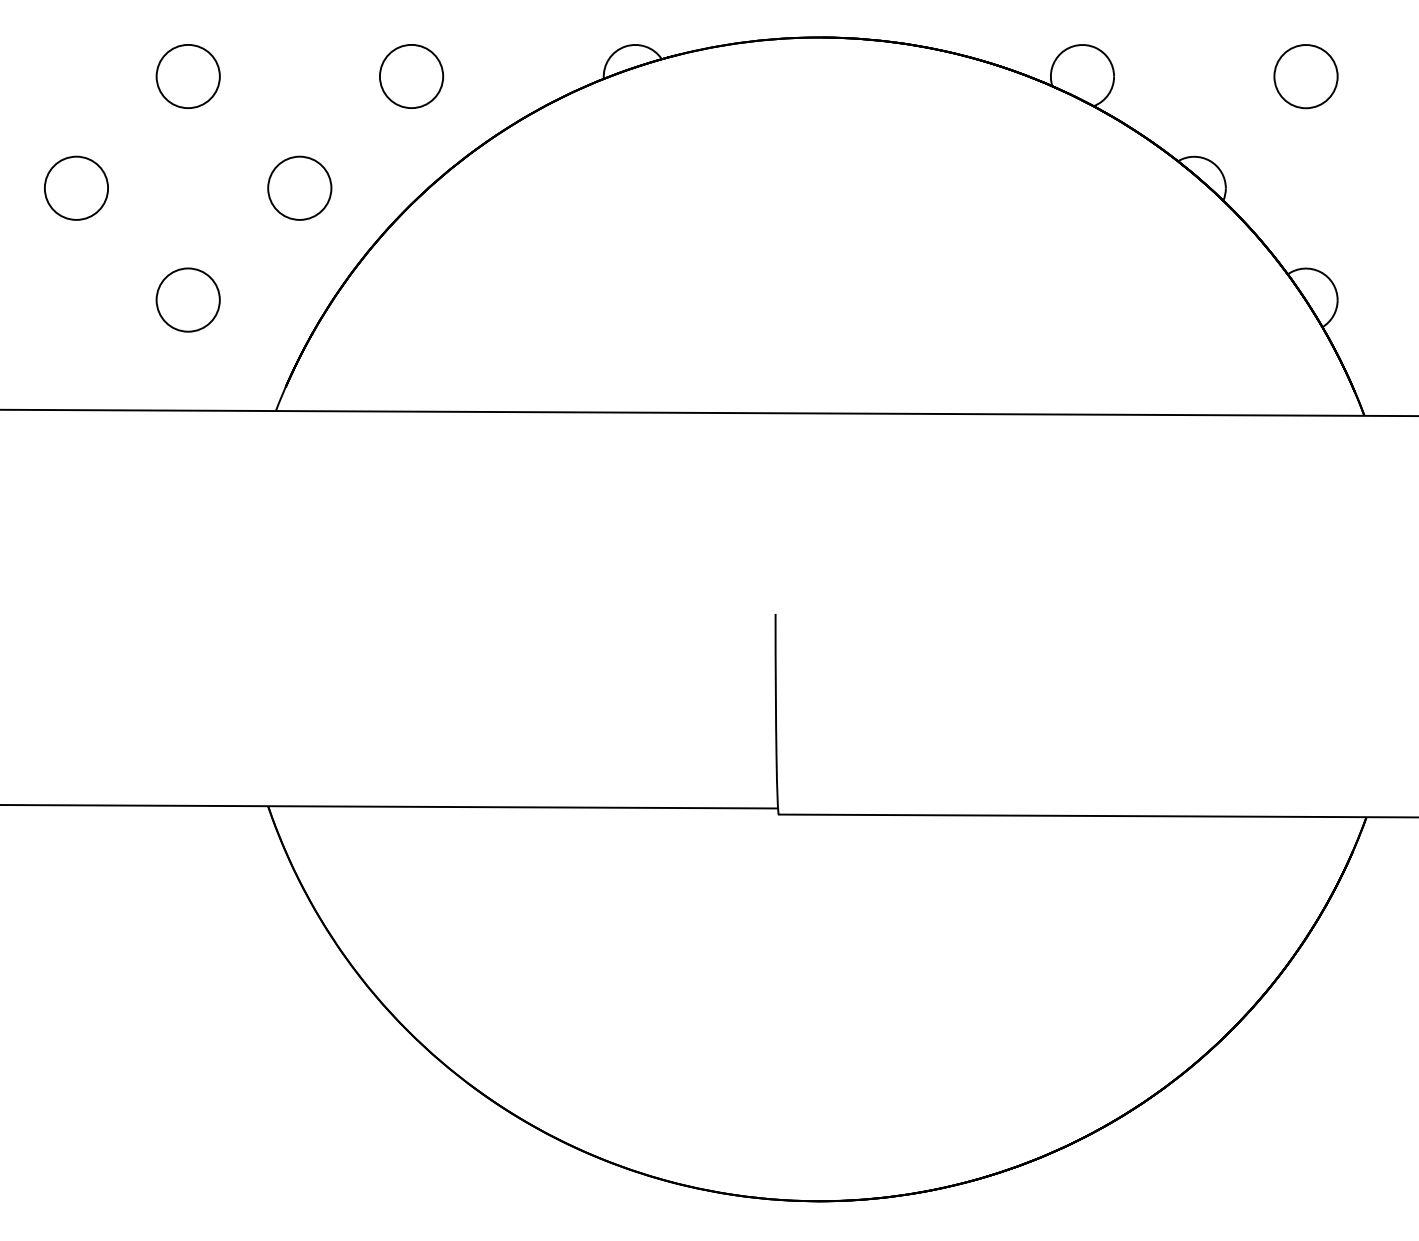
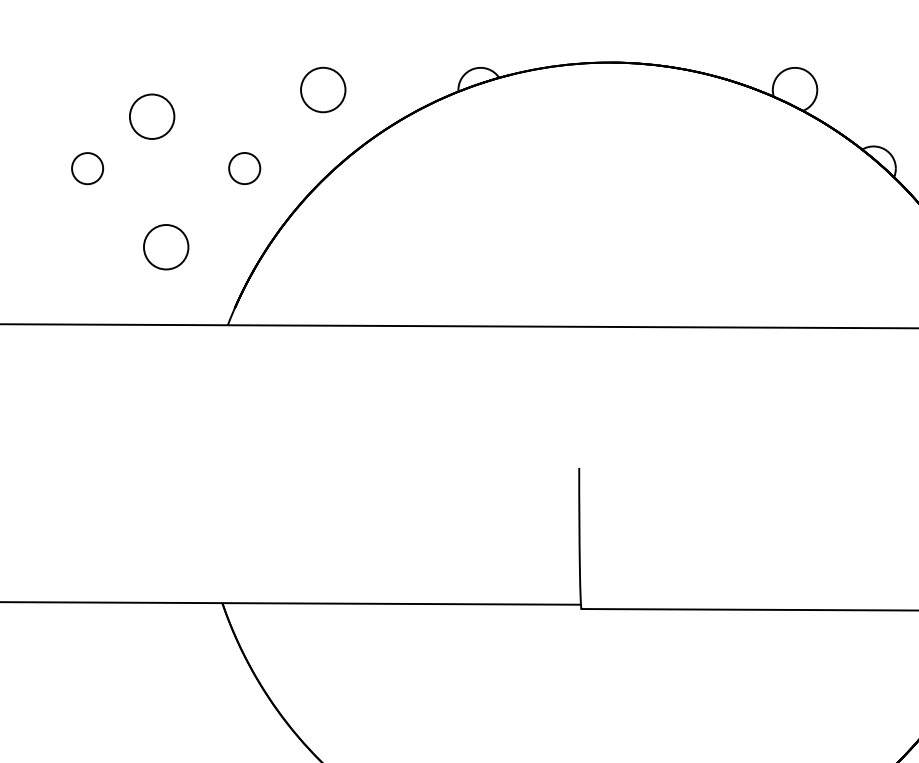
circle: (187, 76) -> (151, 116), moved
circle: (76, 187) -> (87, 168), size x0.7
circle: (299, 187) -> (244, 168), size x0.7

